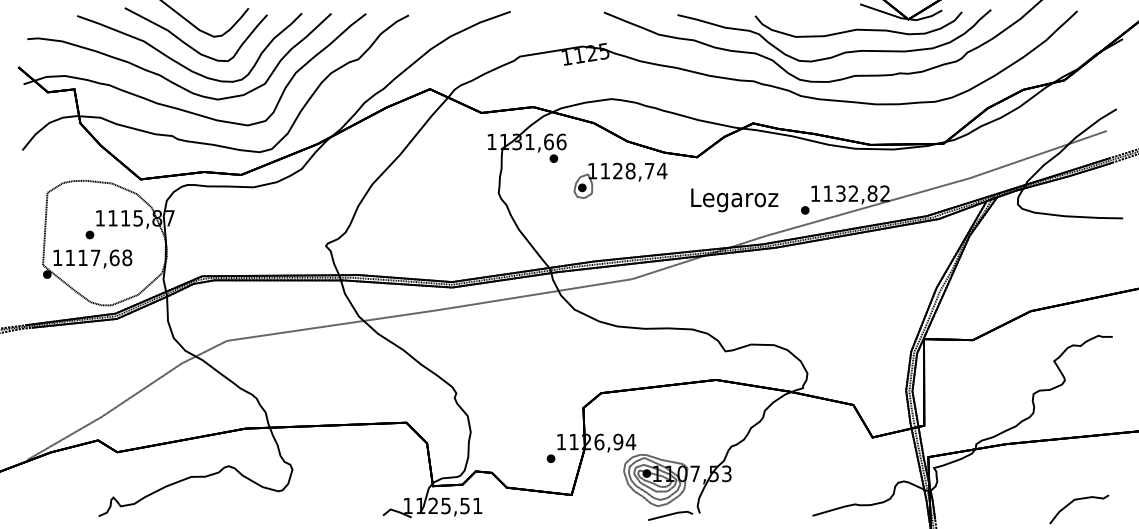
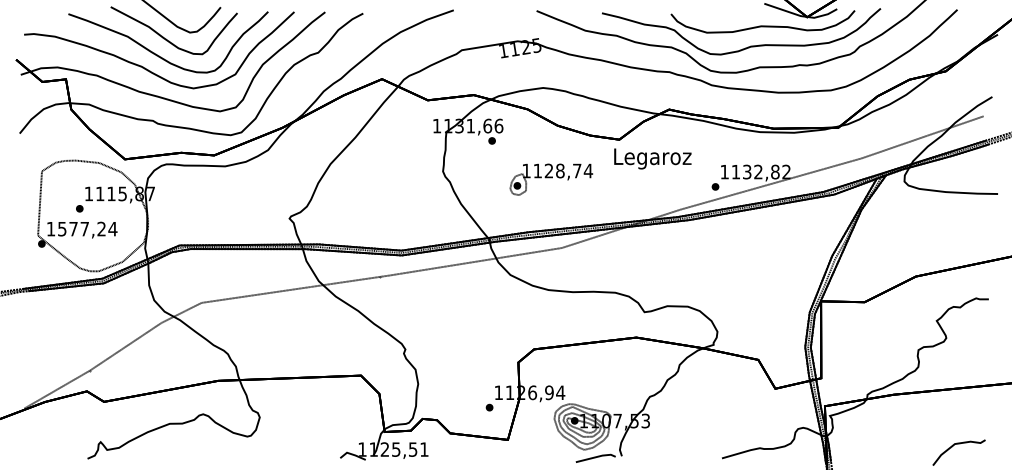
part: (620, 180) -> (551, 179), moved
text: (734, 199) -> (652, 158), moved
text: (98, 257) -> (87, 228), 1117,68 -> 1577,24

